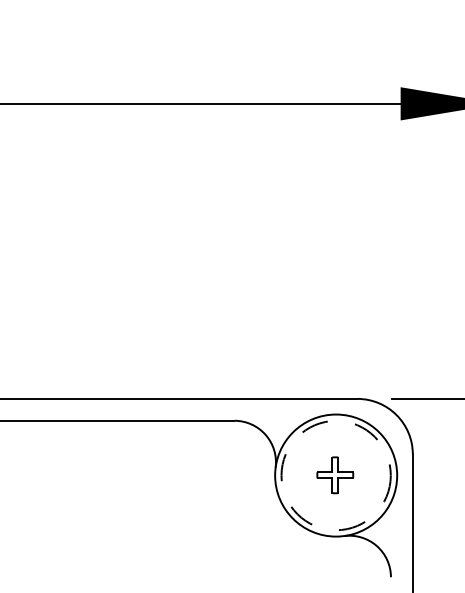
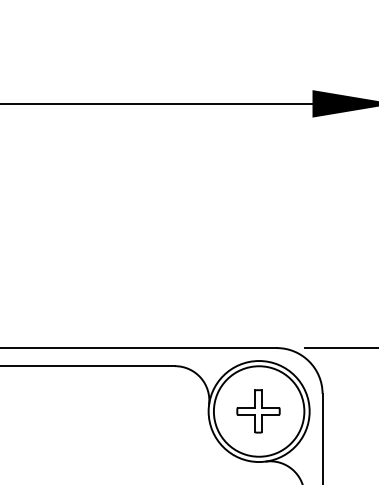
part: (334, 474) -> (257, 410), size x1.43
circle: (335, 475) -> (258, 411), dashed -> solid

